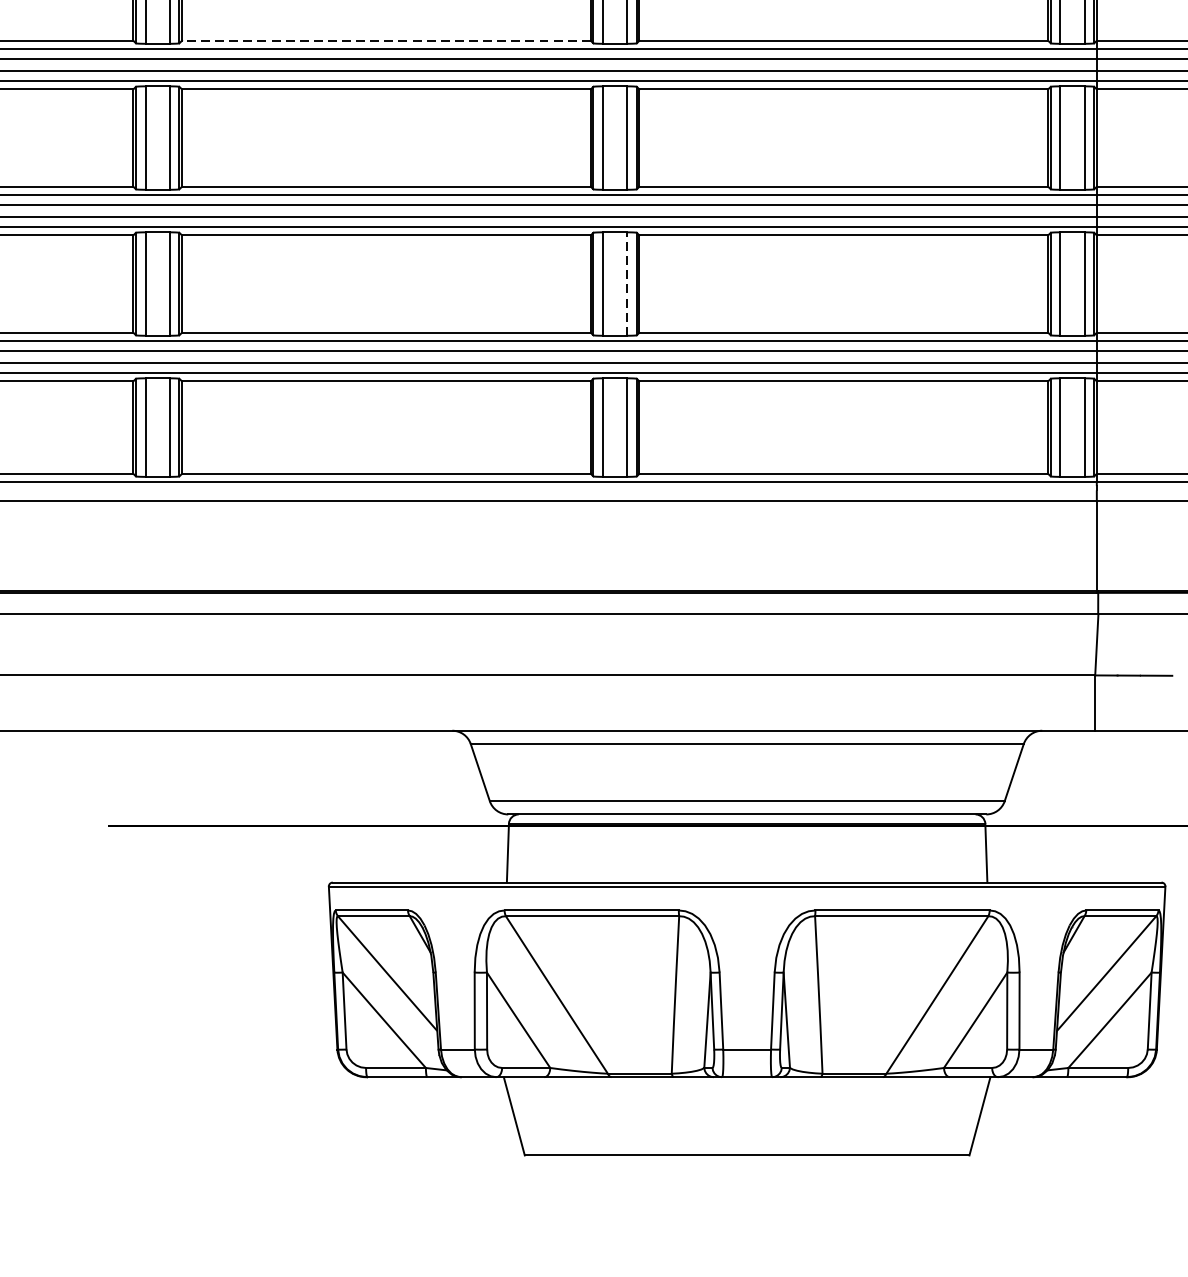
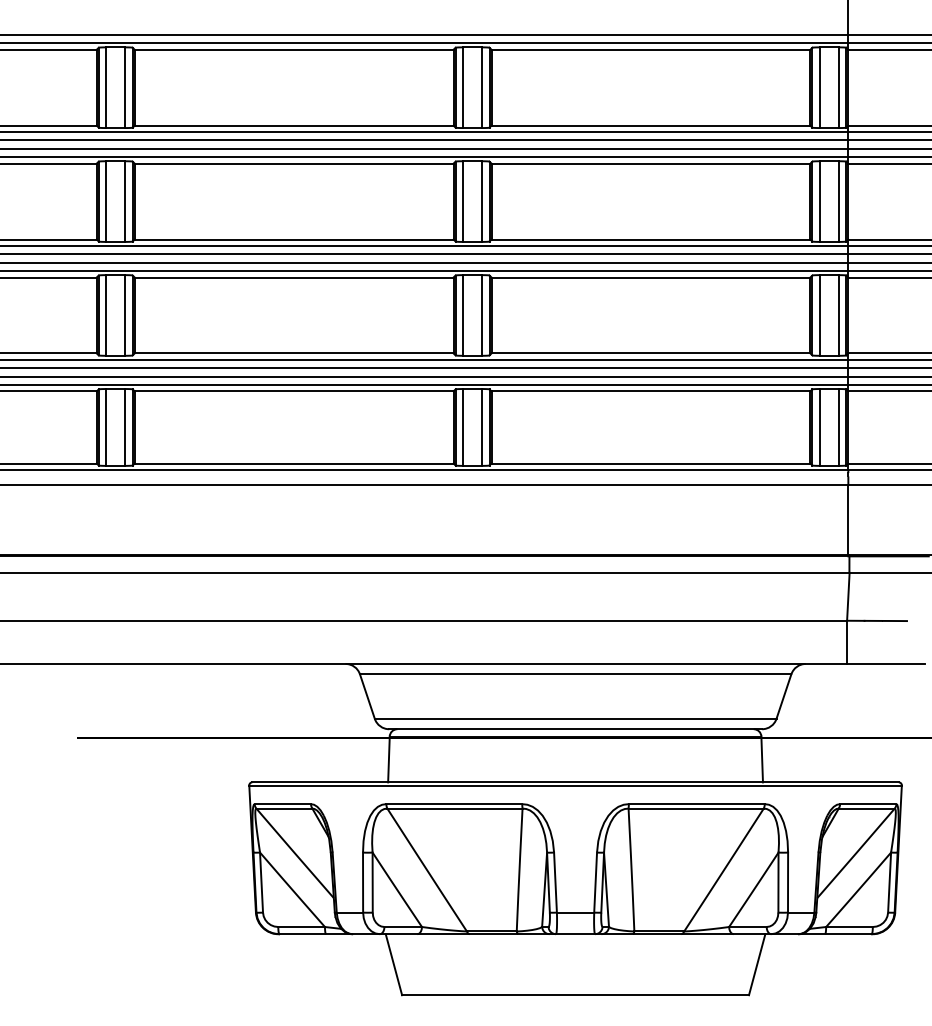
line: (385, 40) -> (293, 125), dashed -> solid
line: (626, 282) -> (481, 314), dashed -> solid

